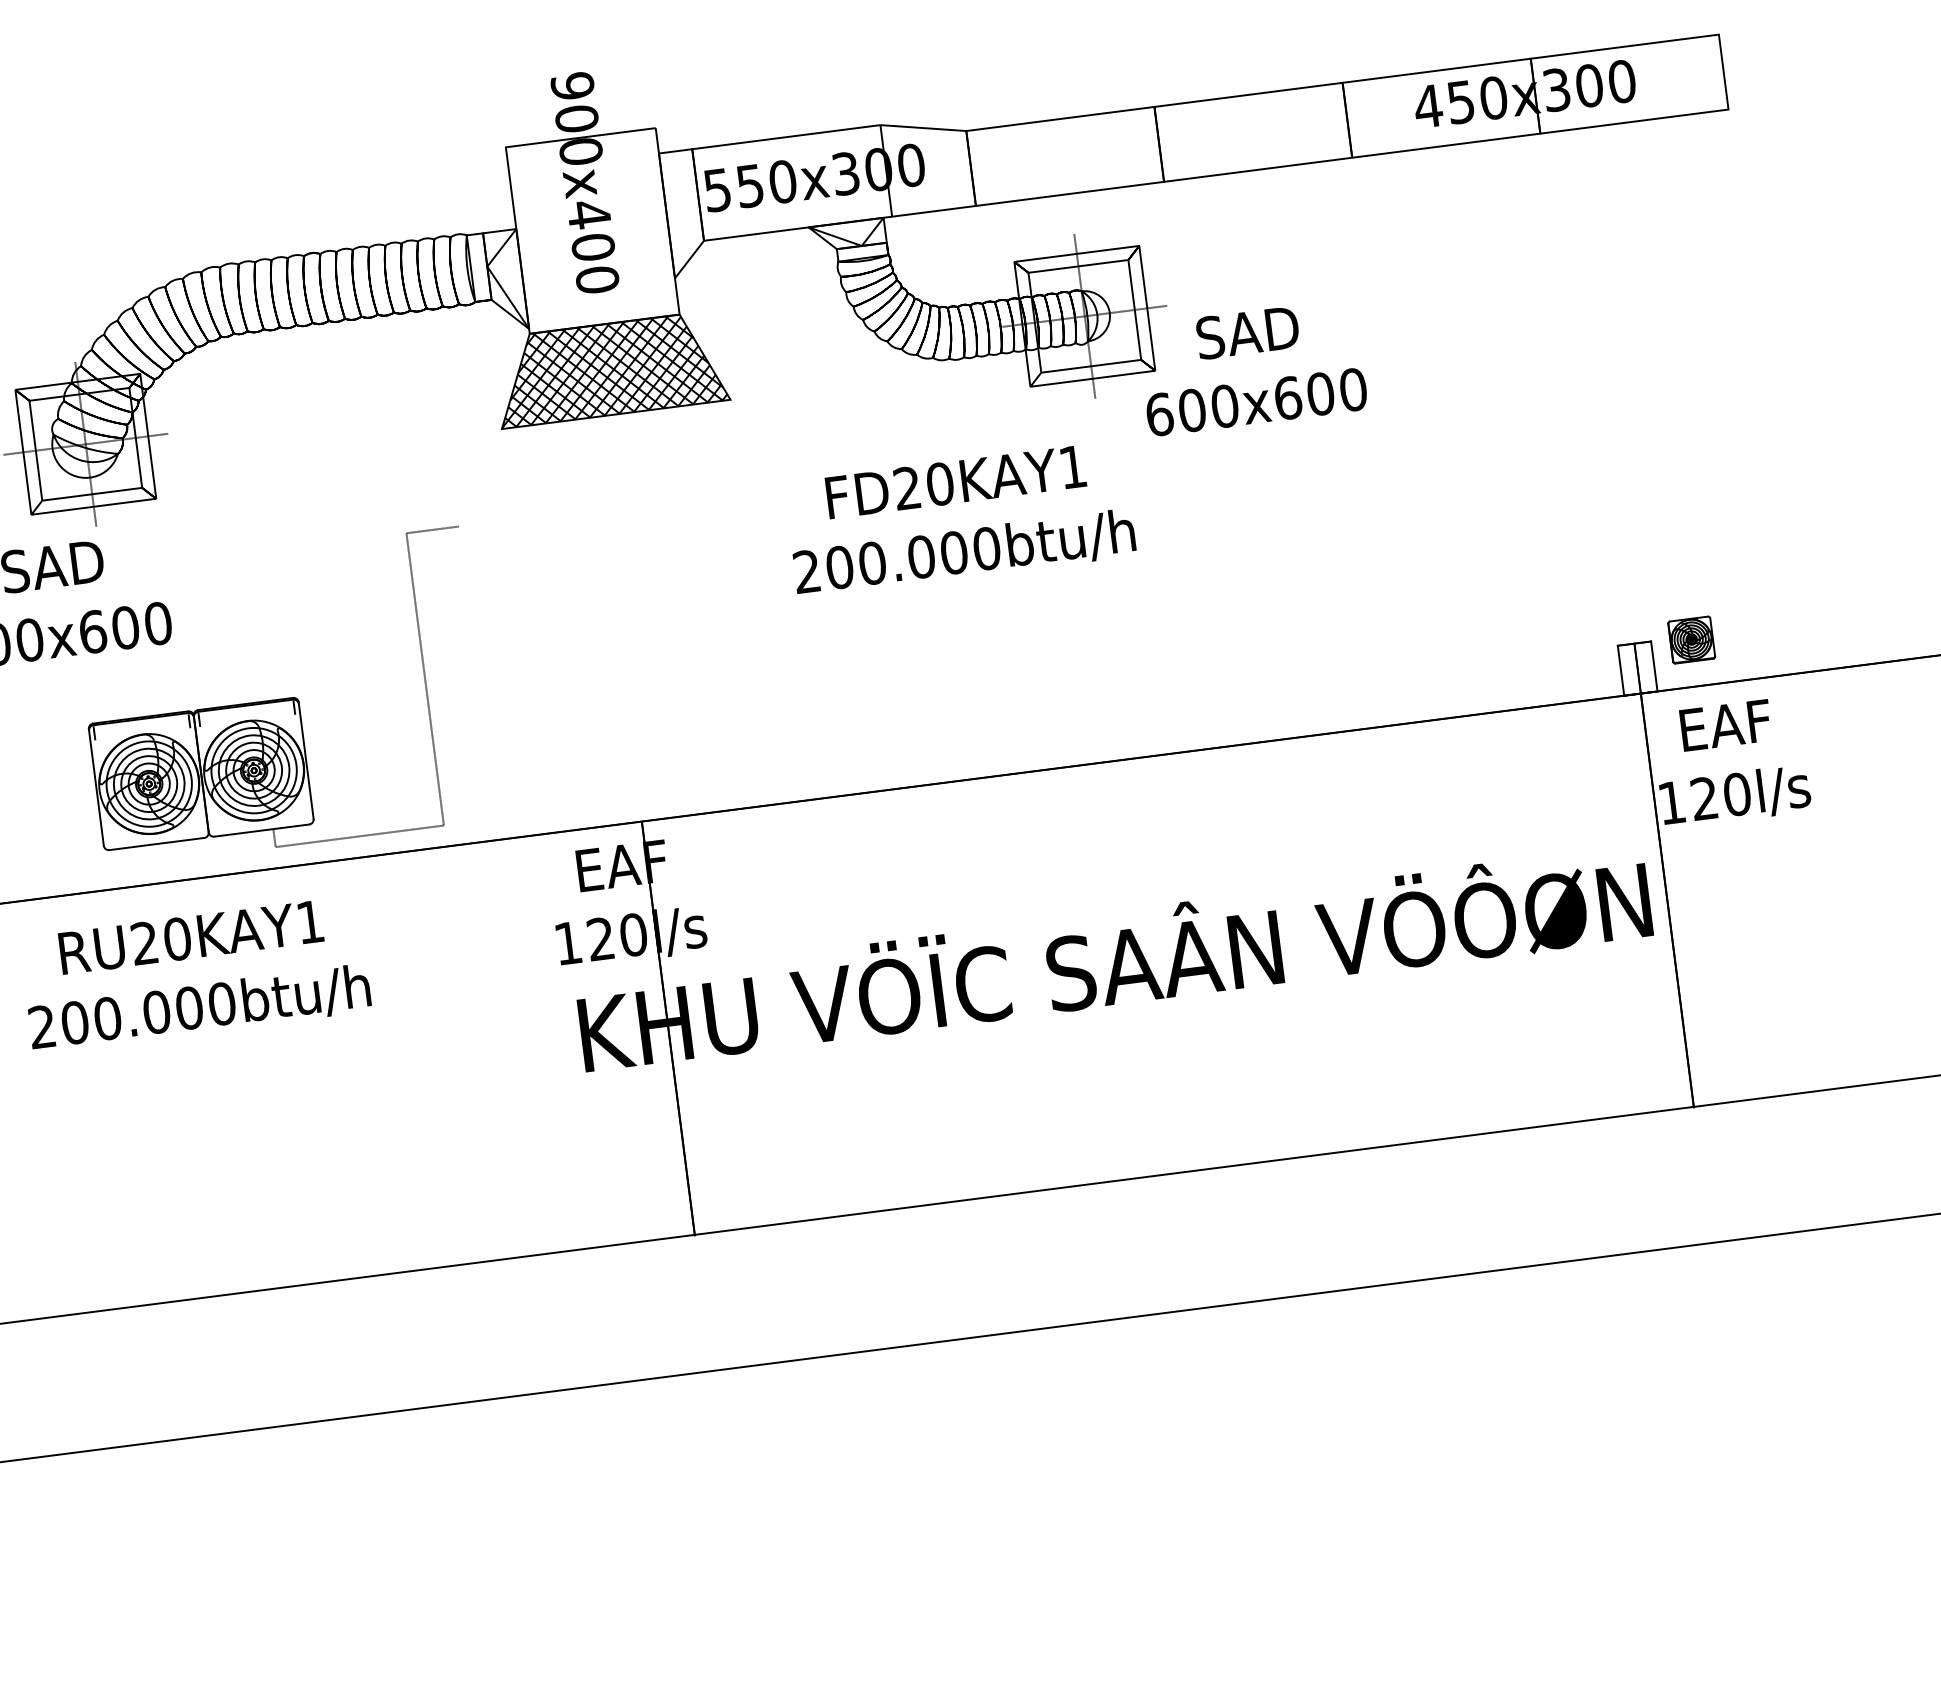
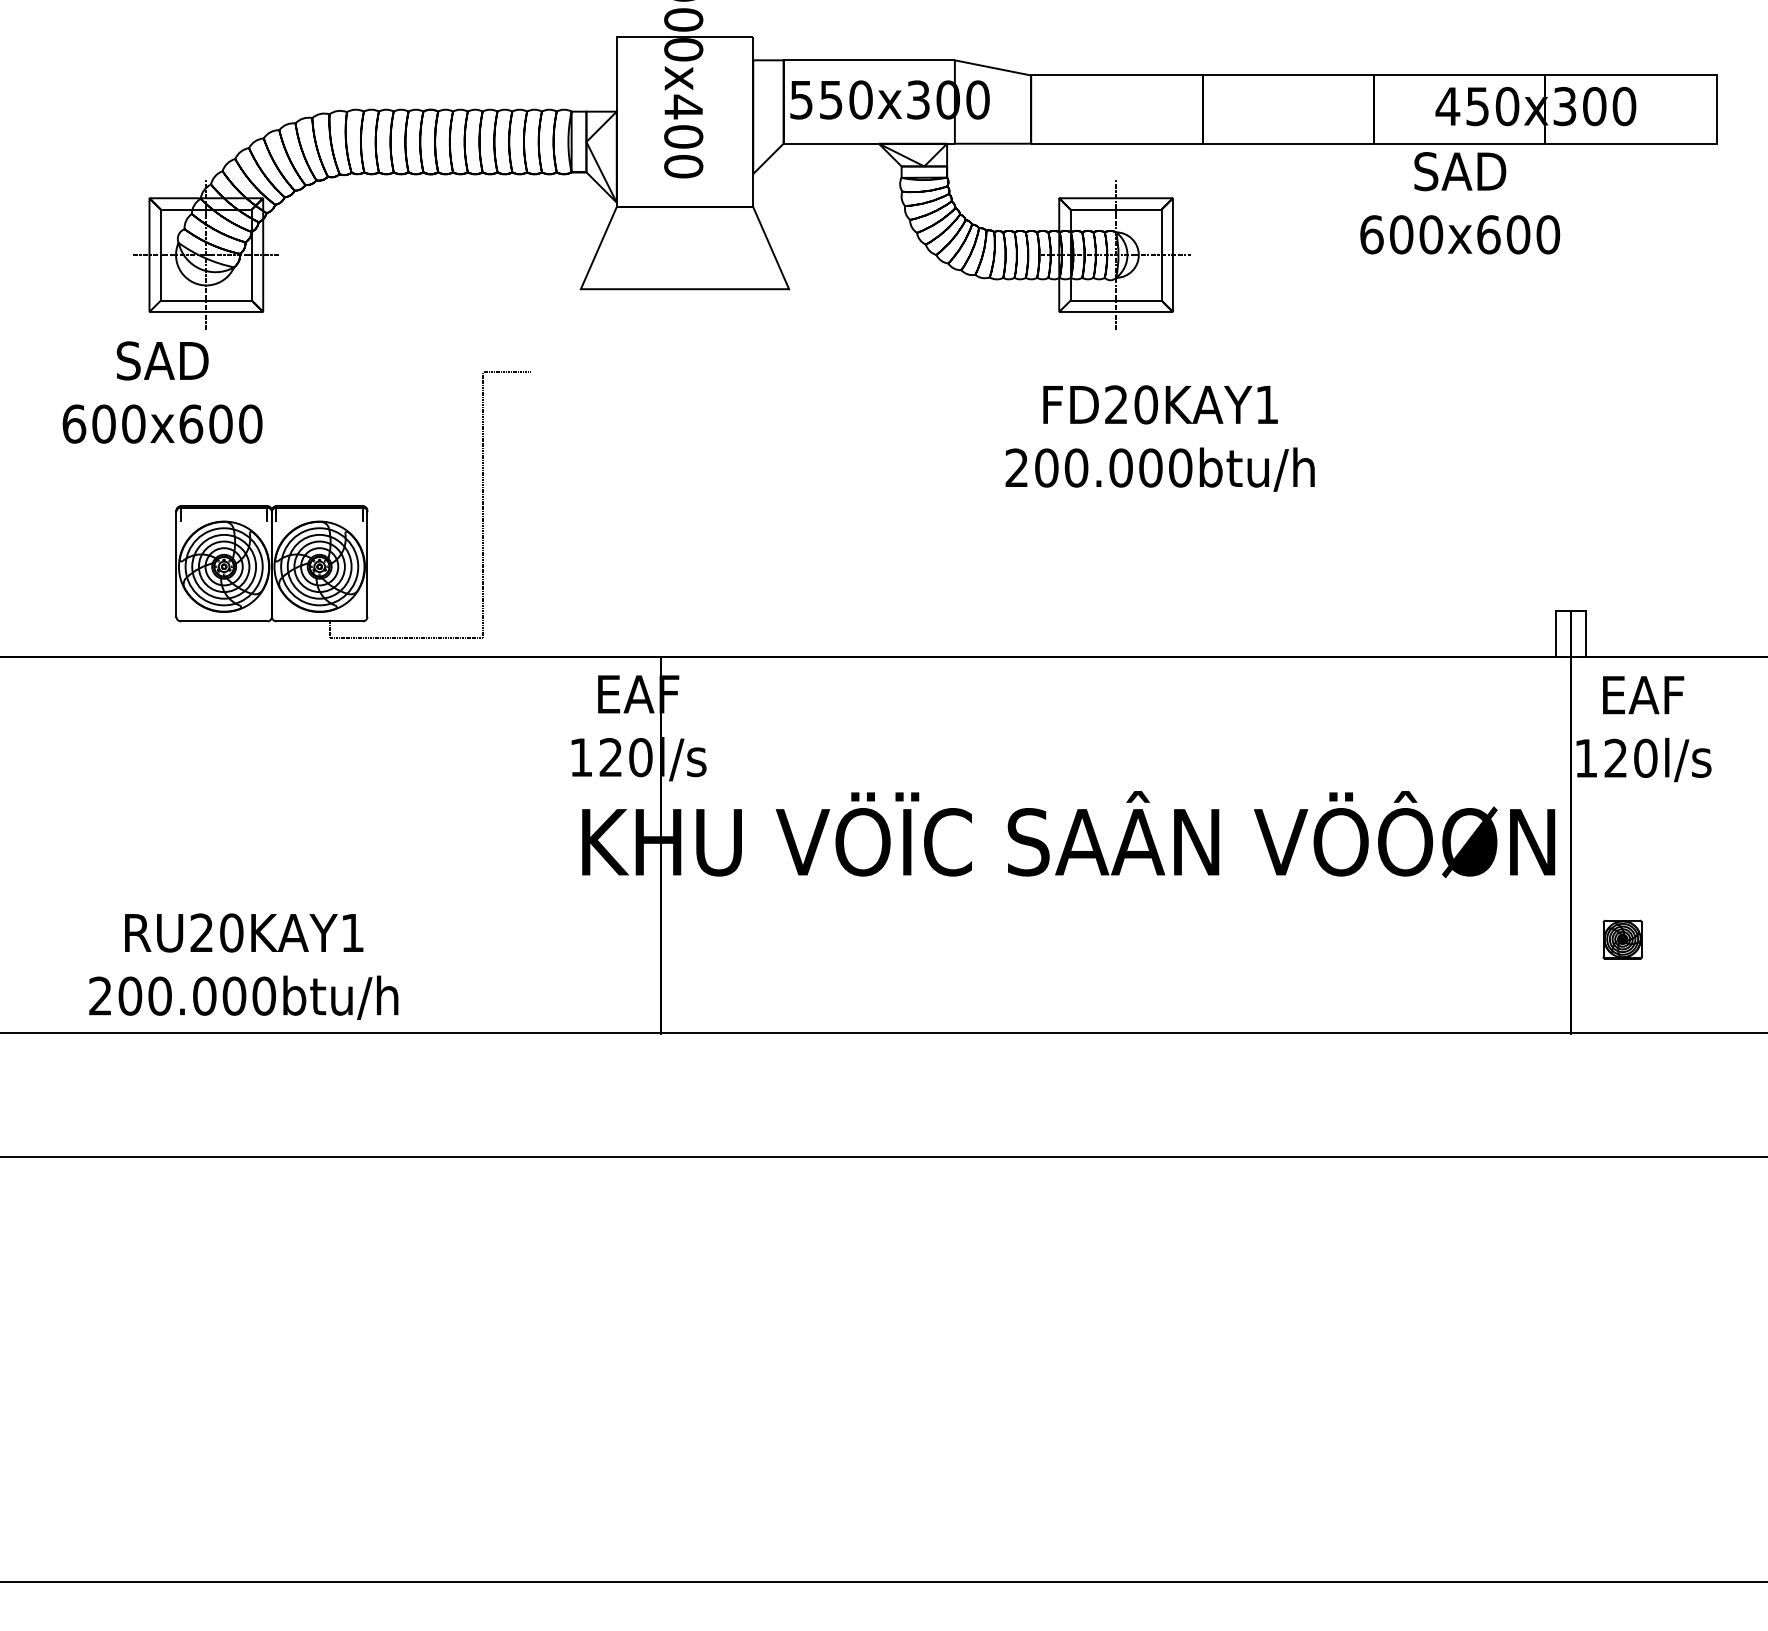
text: (1252, 367) -> (1460, 203), moved
hatch: (608, 369) -> (683, 248), removed
text: (959, 519) -> (1159, 438), moved
part: (1691, 639) -> (1622, 939), moved
text: (195, 974) -> (243, 966), moved

